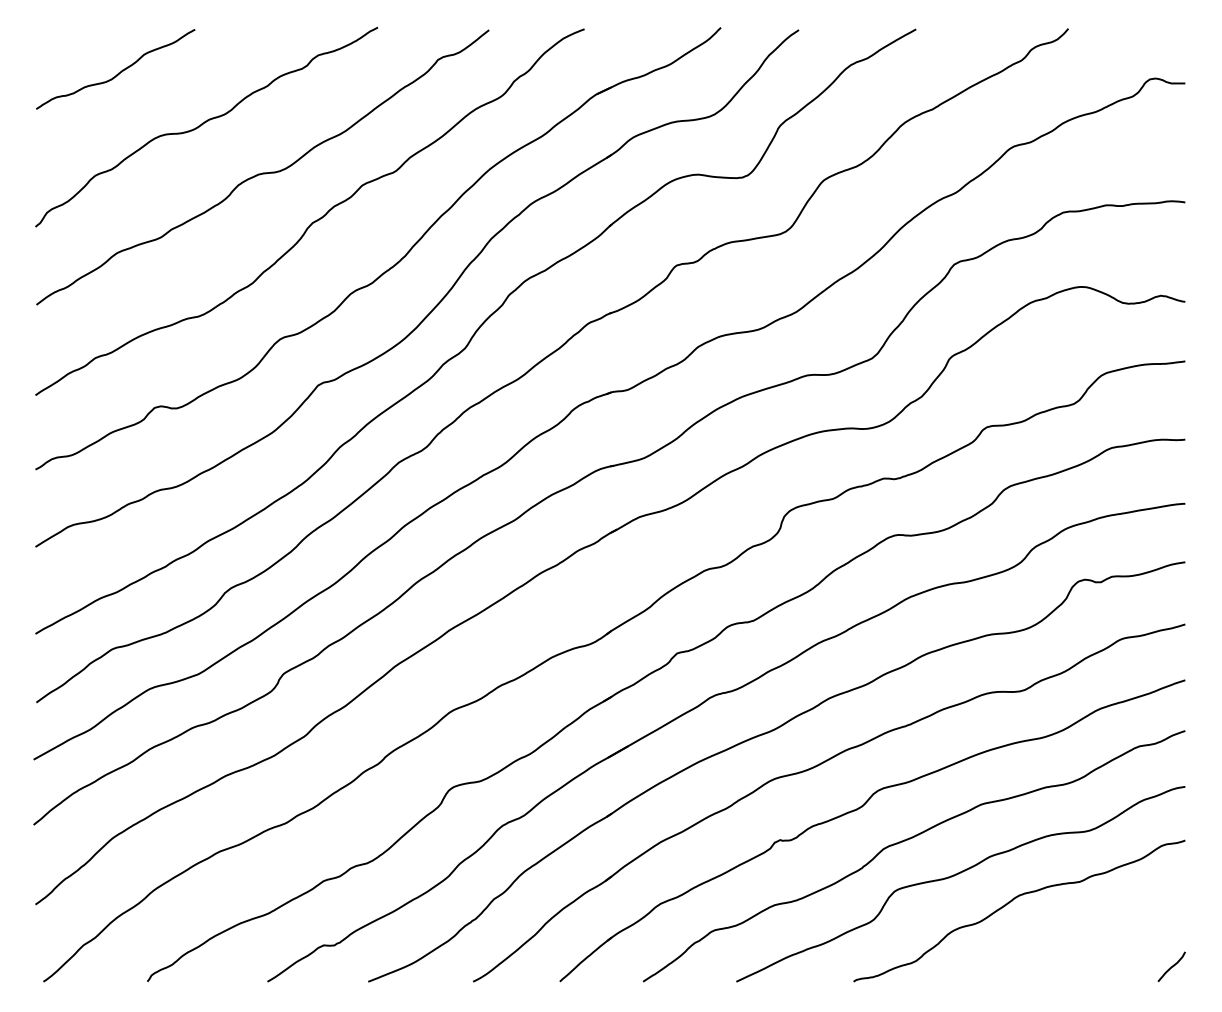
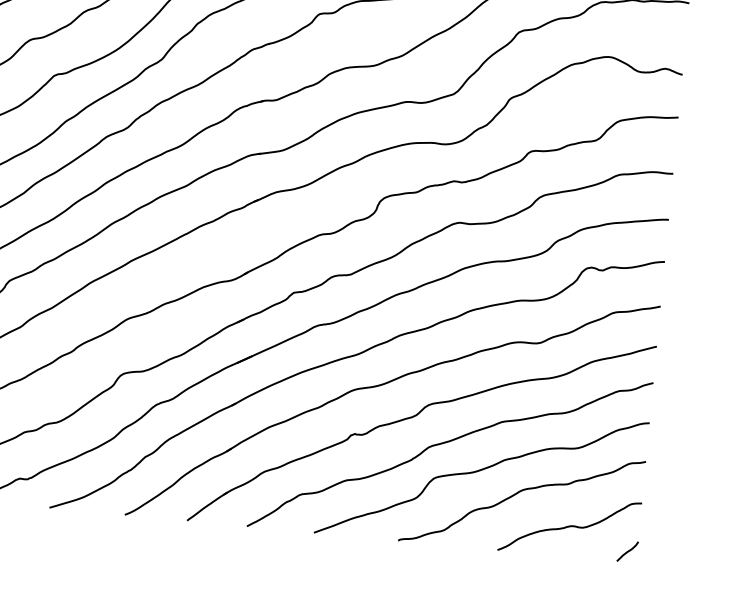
curve: (1088, 939) -> (569, 526), added

